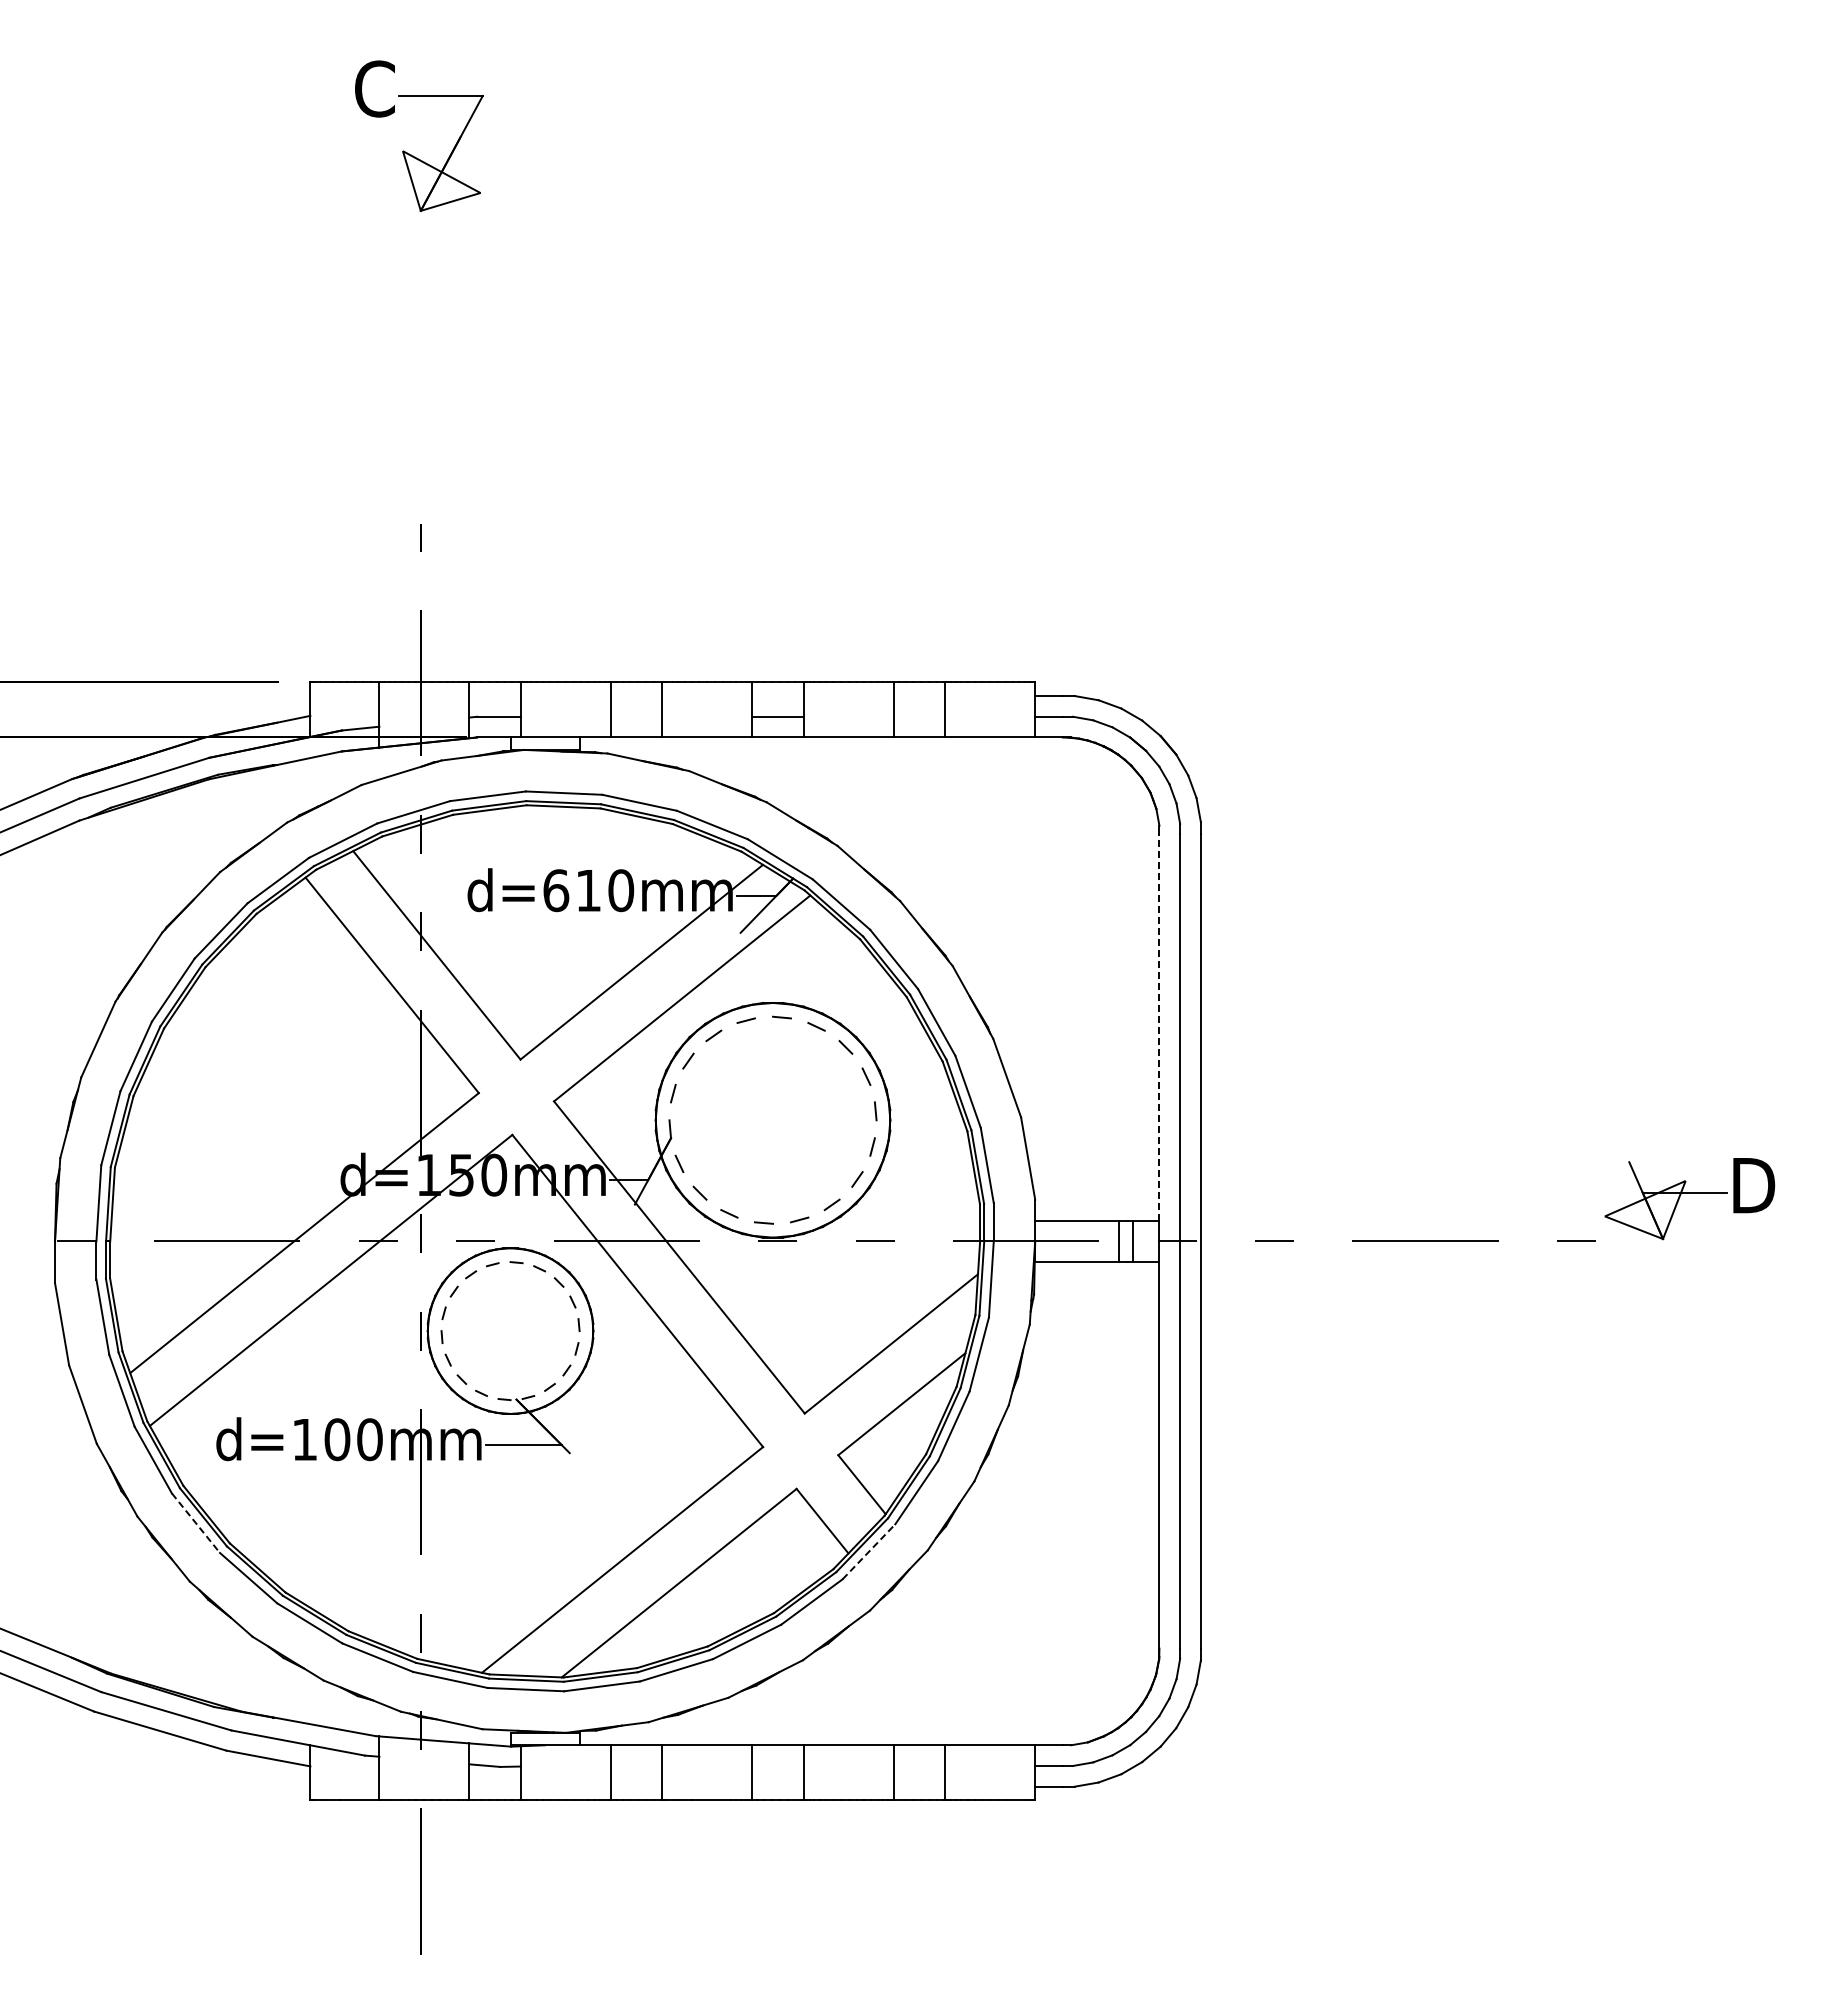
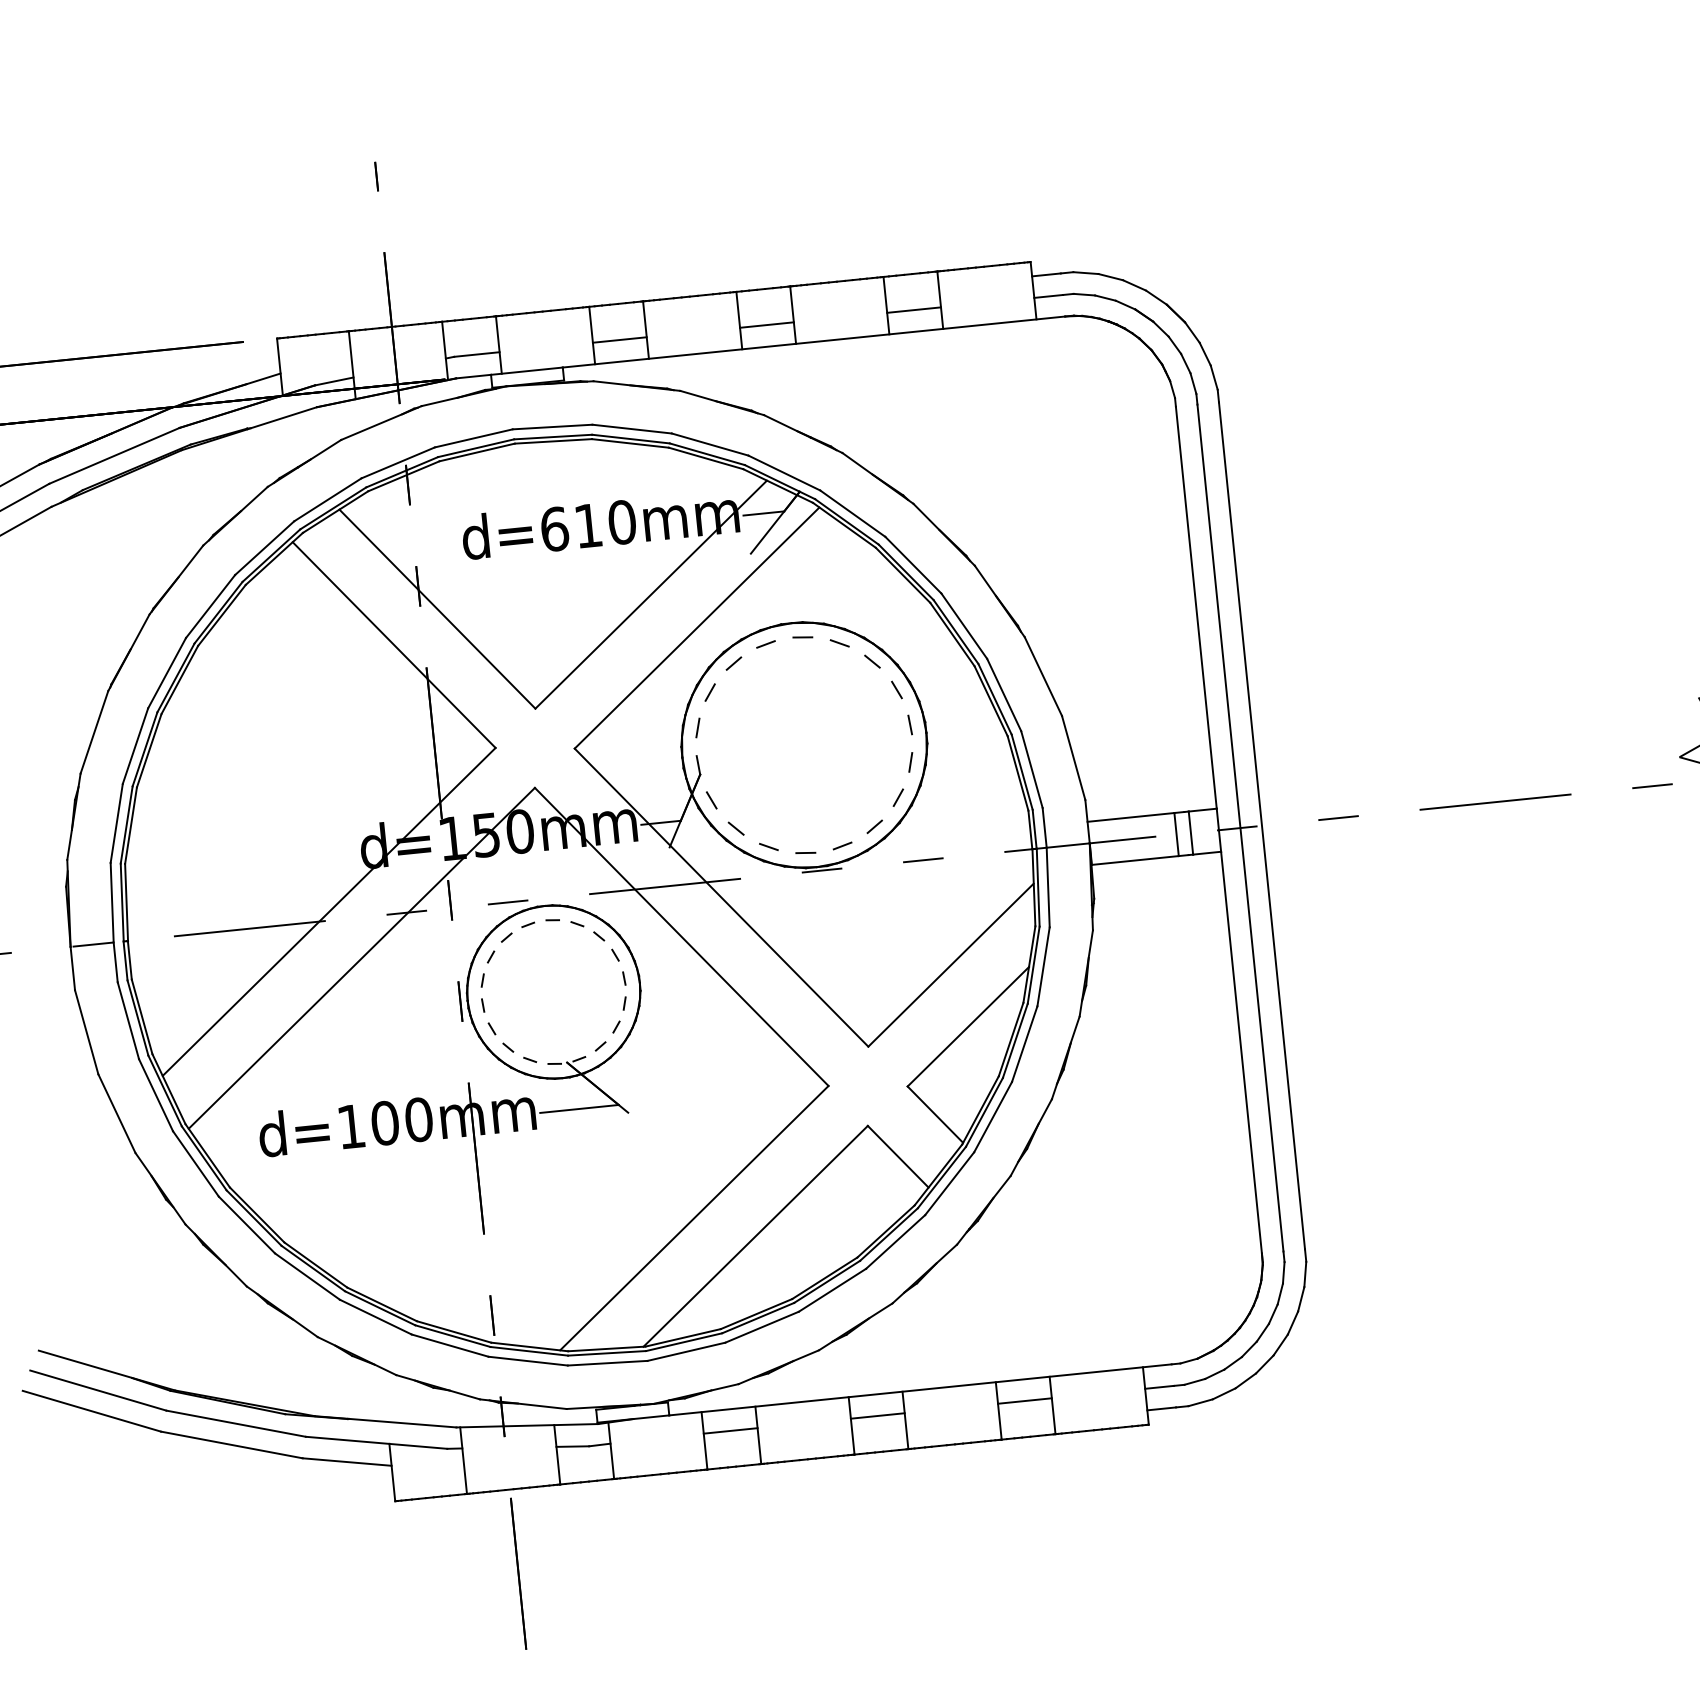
line: (636, 716) -> (619, 339), added
line: (919, 716) -> (914, 309), added
line: (1159, 1026) -> (1196, 606), dashed -> solid
line: (196, 1523) -> (247, 1225), dashed -> solid
line: (869, 1551) -> (950, 1183), dashed -> solid
line: (636, 1765) -> (730, 1430), added
line: (777, 1765) -> (877, 1415), added
line: (919, 1765) -> (1024, 1400), added

